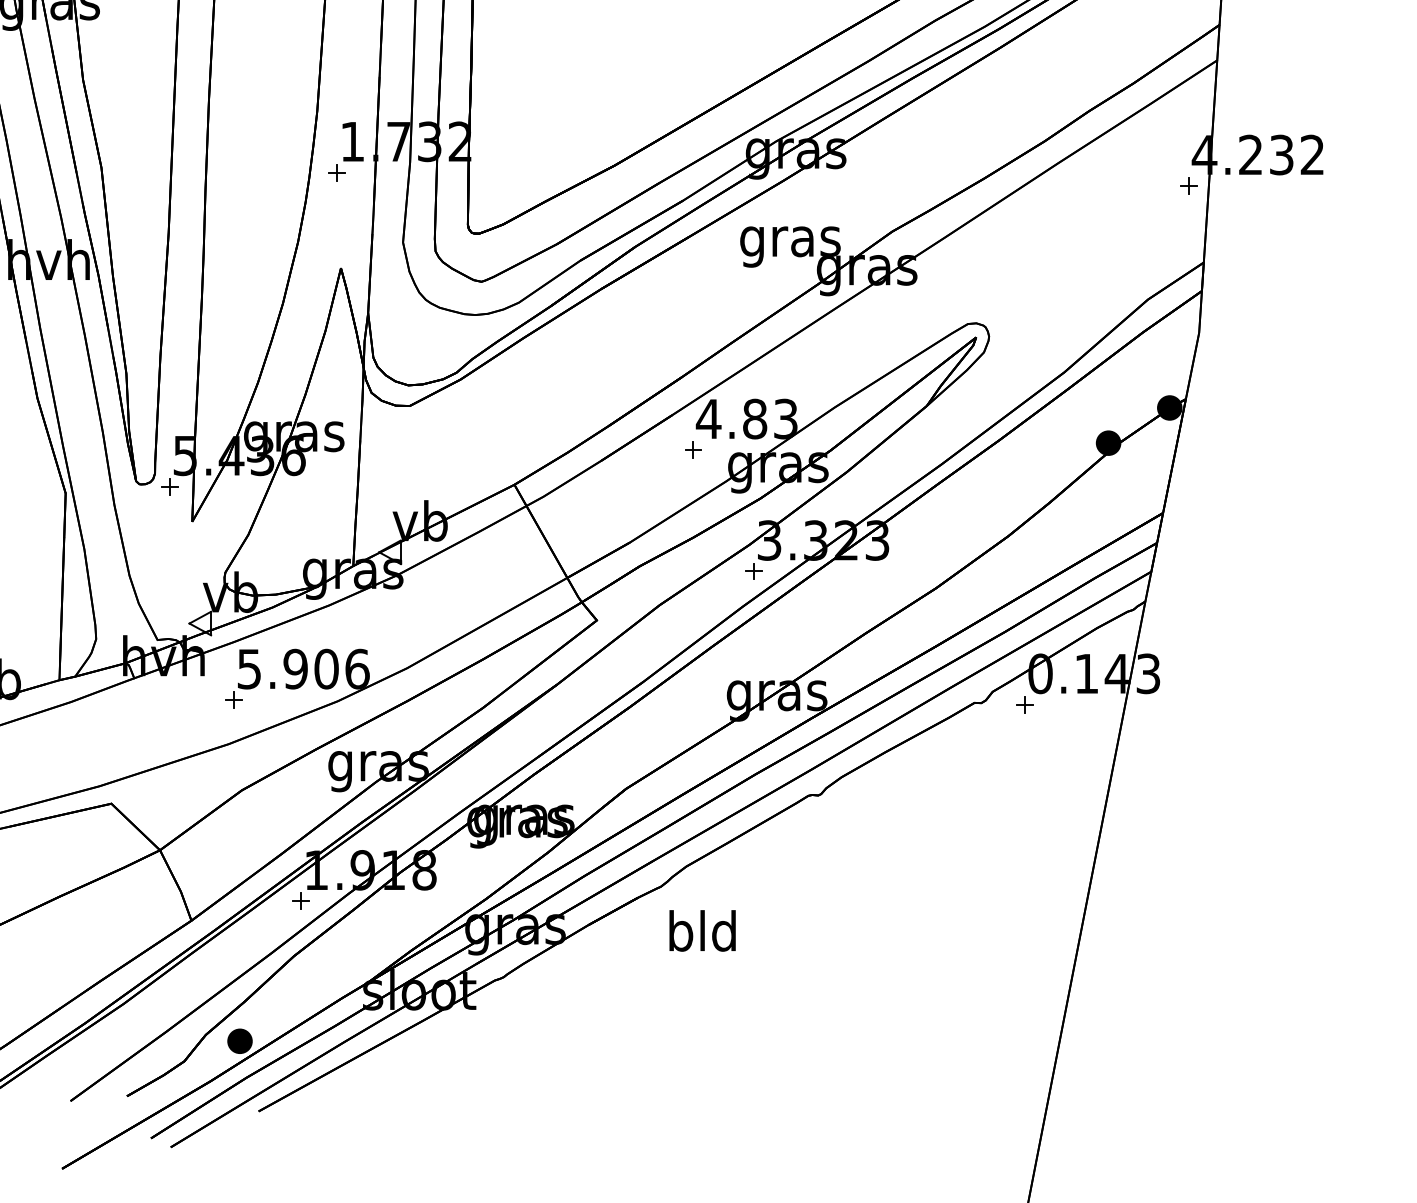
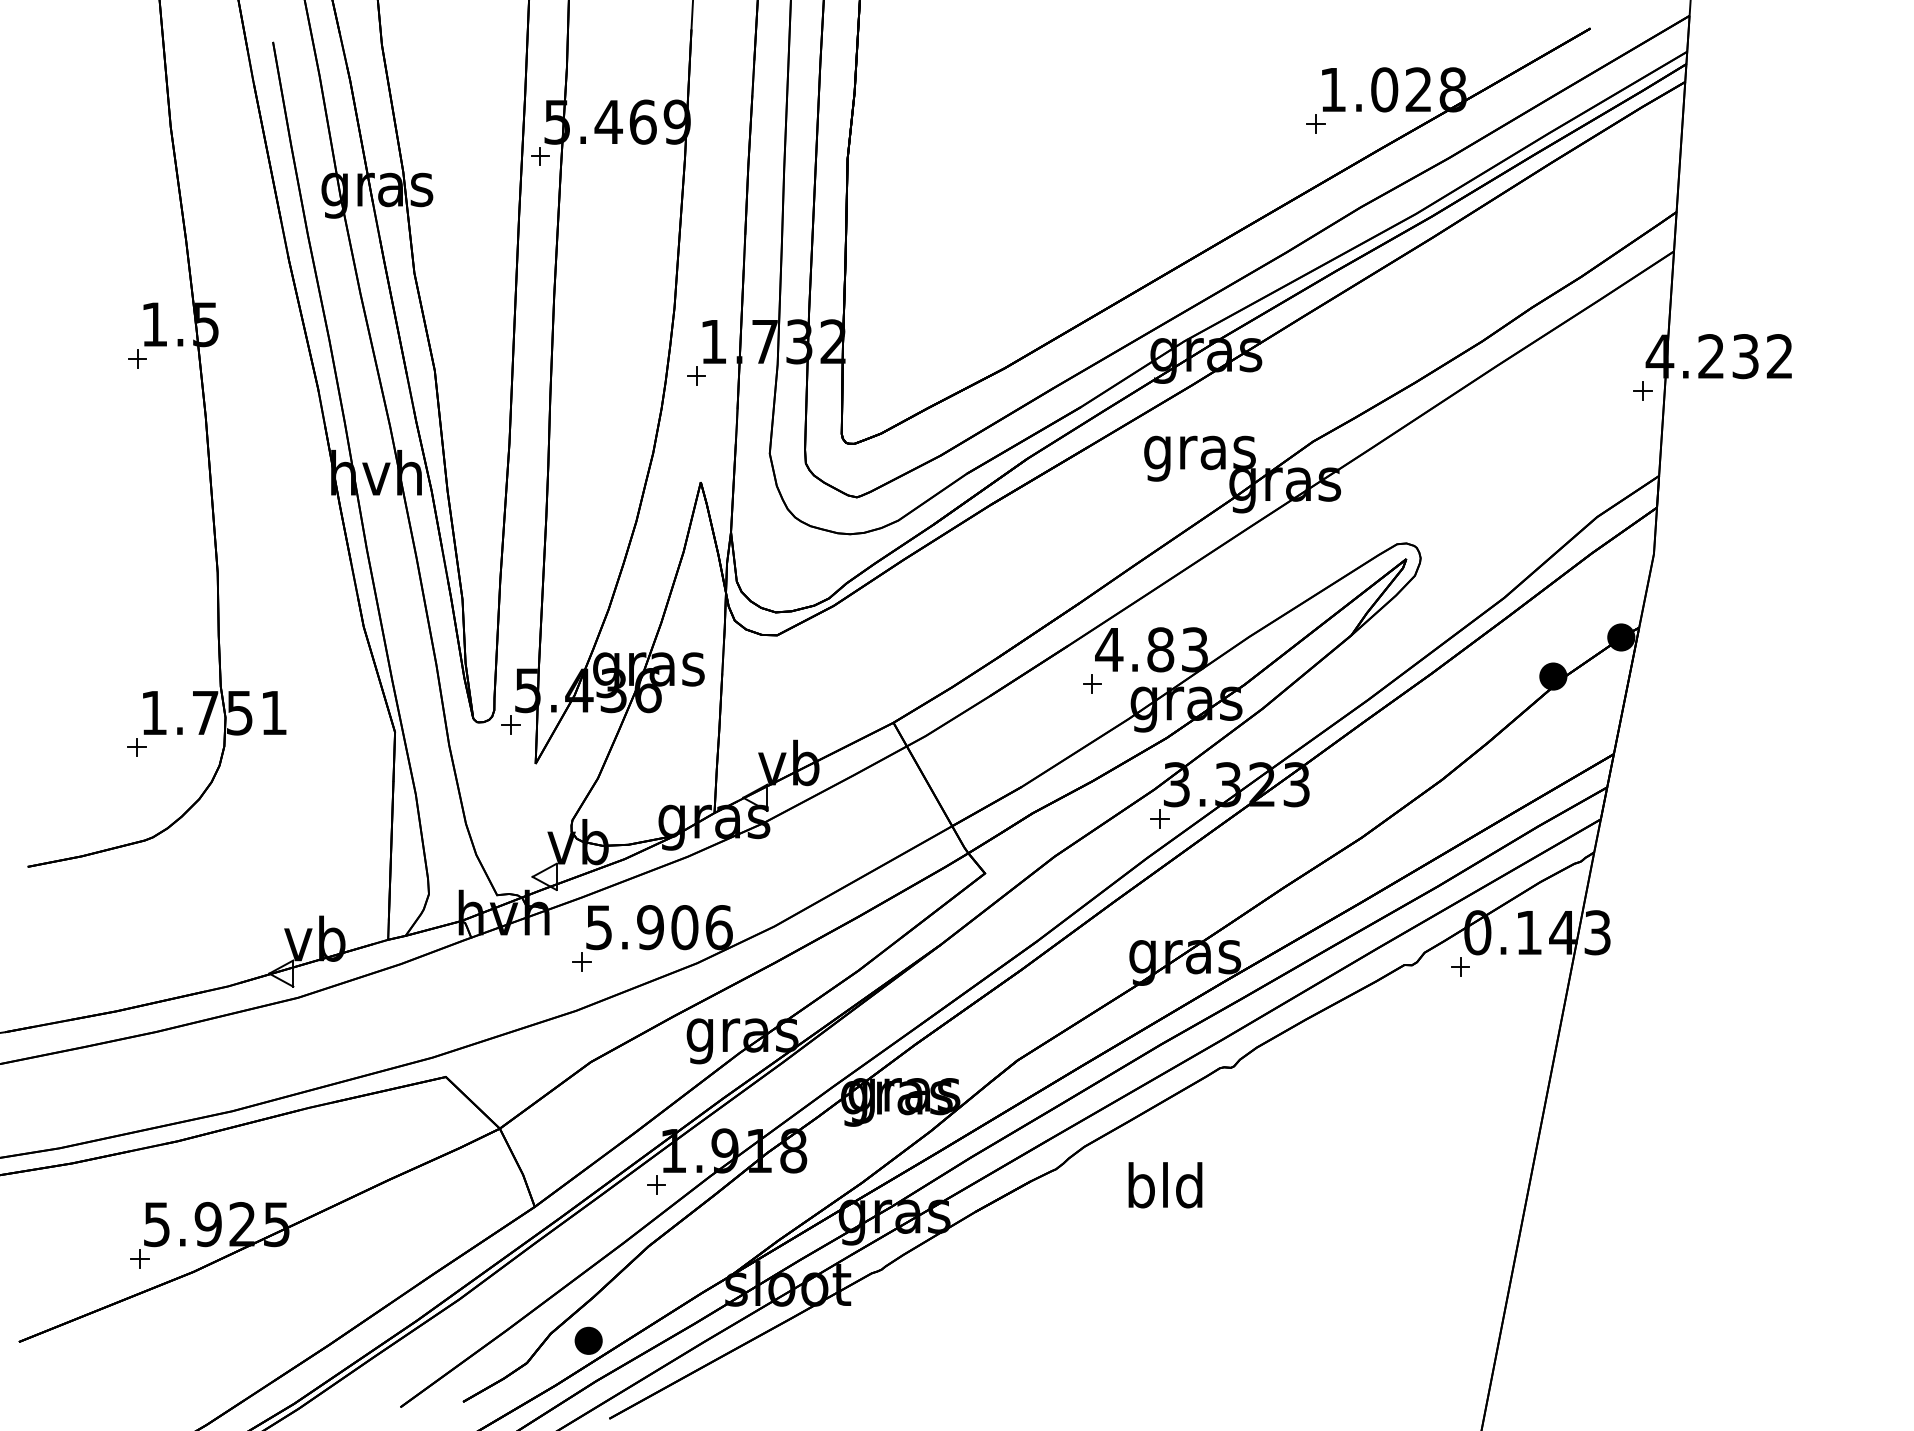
text: (702, 931) -> (1165, 1185), moved

